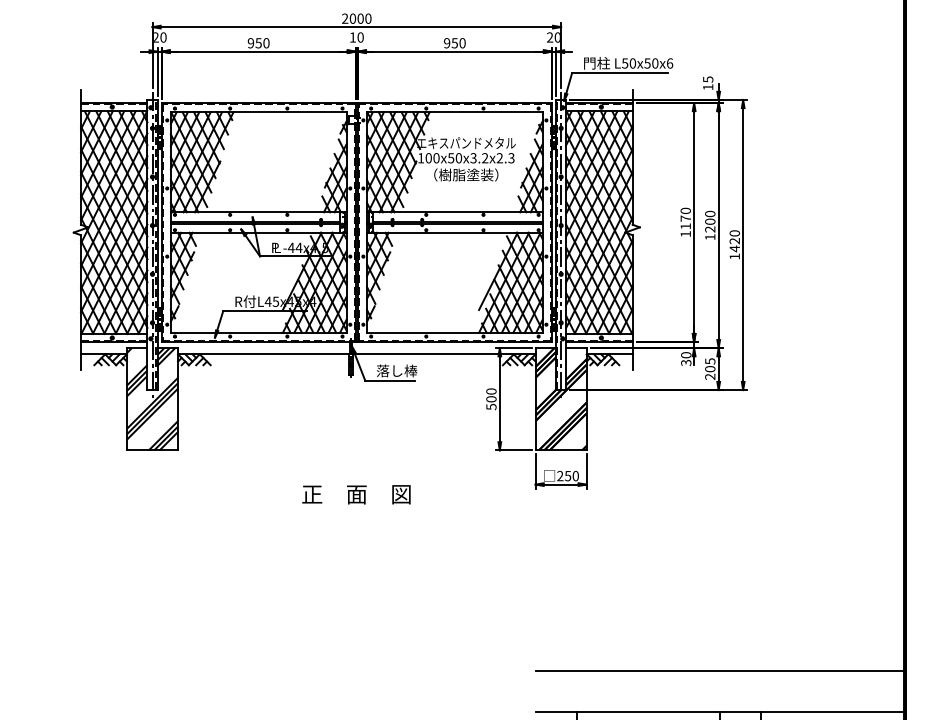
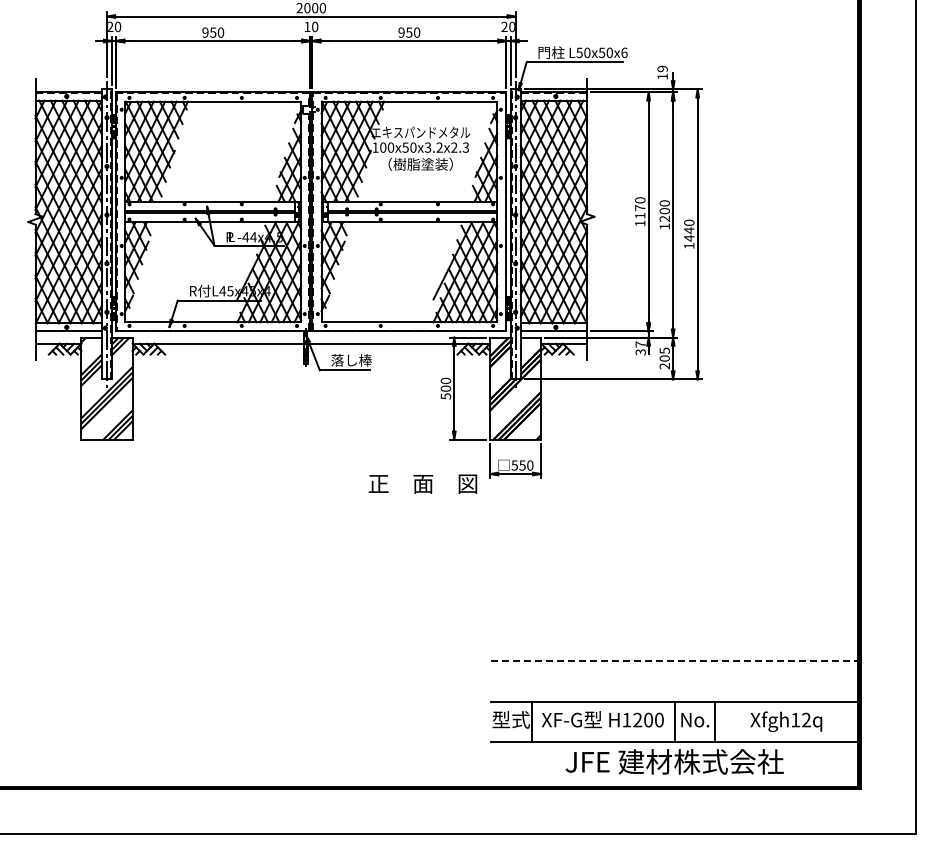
text: (708, 79) -> (662, 68), 15 -> 19
text: (735, 241) -> (689, 230), 1420 -> 1440
text: (686, 355) -> (640, 344), 30 -> 37
text: (560, 476) -> (514, 465), 250 -> 550
text: (356, 494) -> (422, 483), moved
line: (720, 671) -> (674, 660), solid -> dashed

